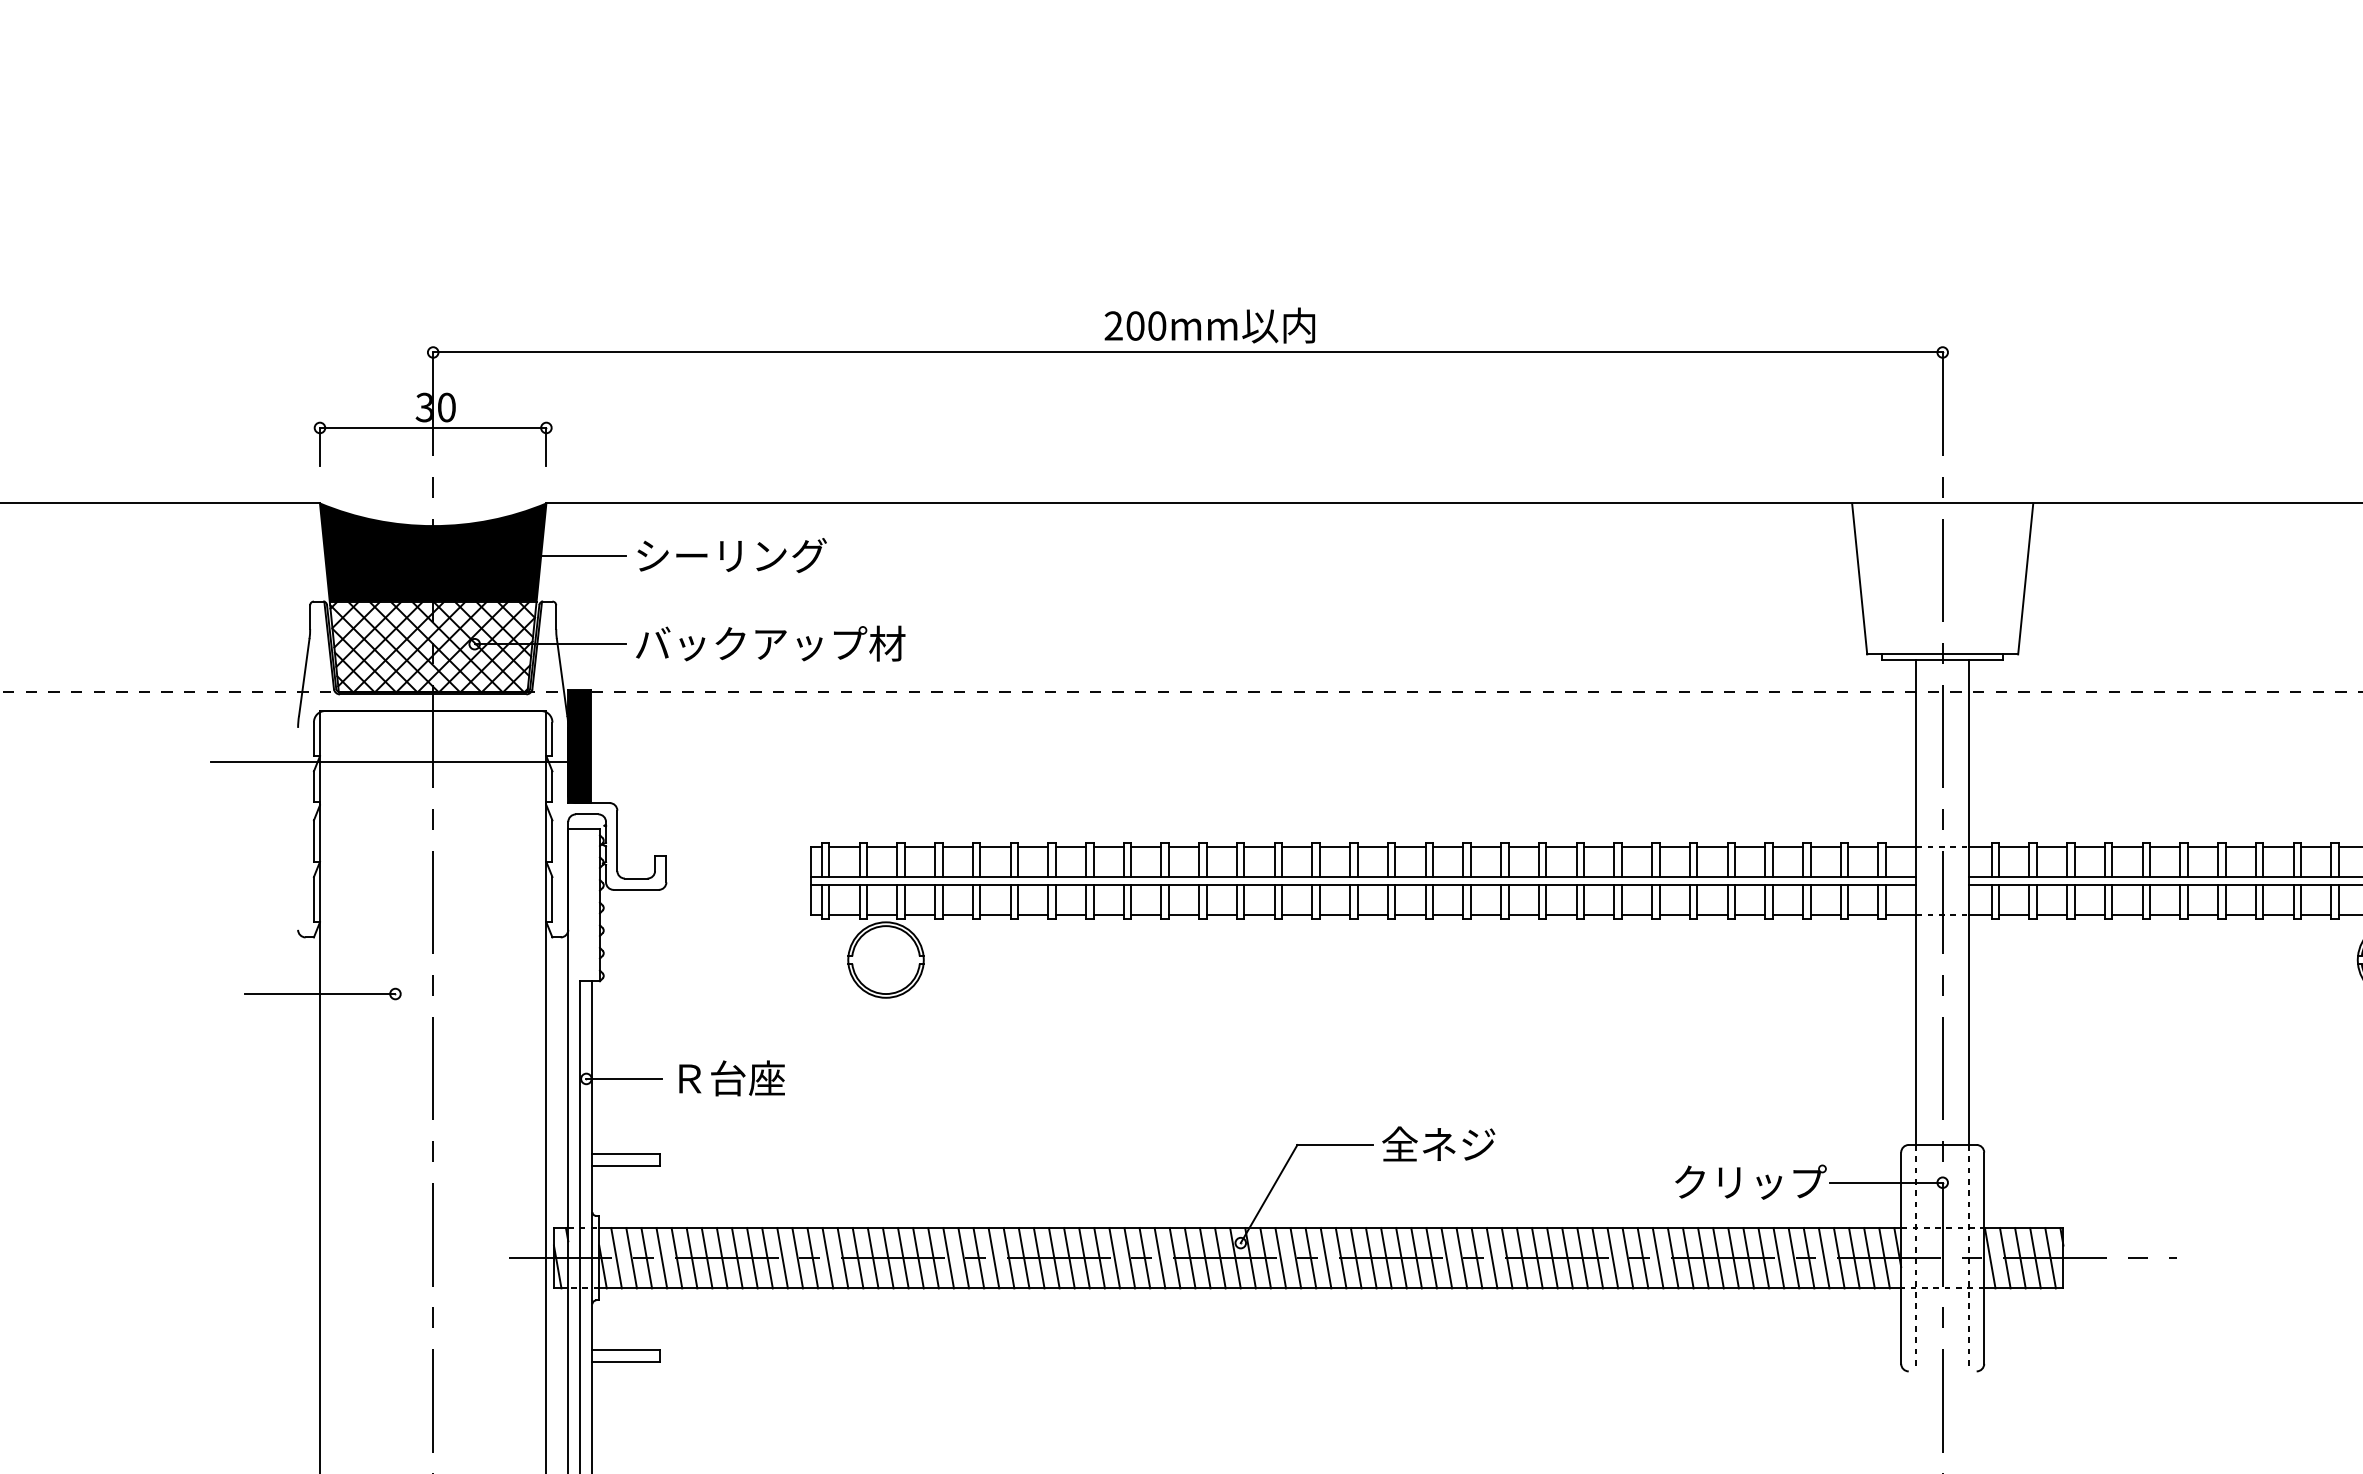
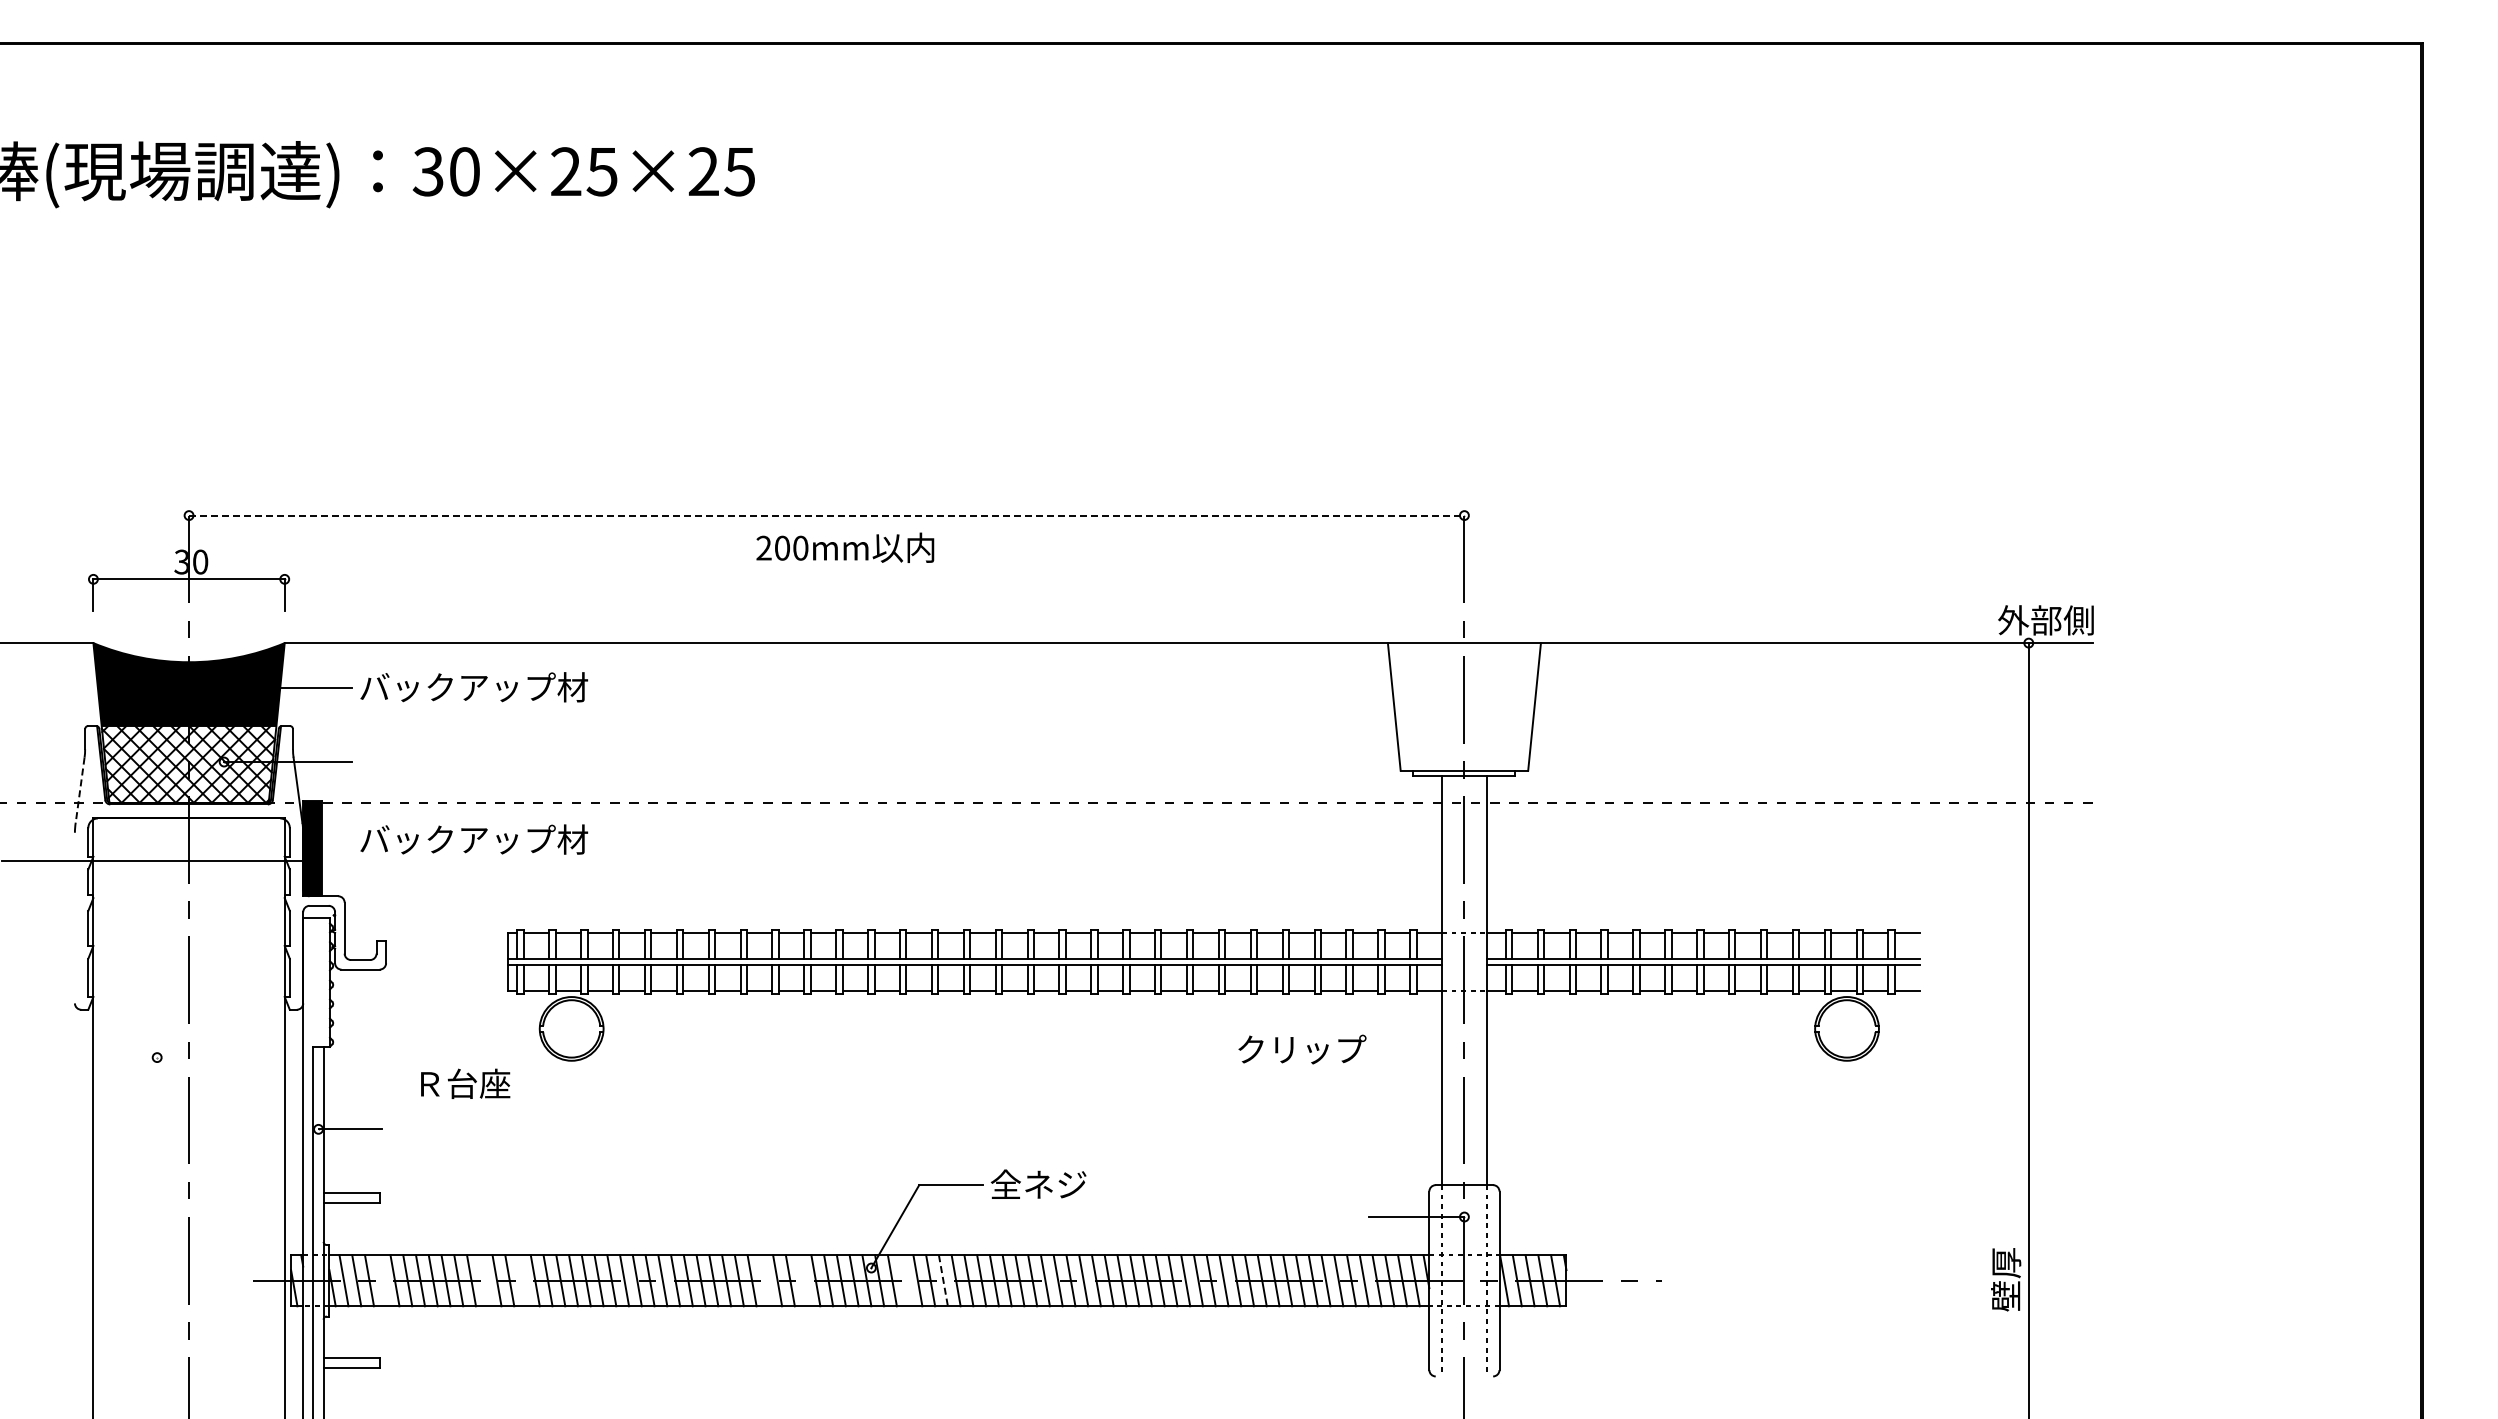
text: (1210, 325) -> (845, 547), moved
line: (1187, 352) -> (826, 515), solid -> dashed
text: (771, 555) -> (474, 687), シーリング -> バックアップ材
text: (771, 643) -> (474, 839), moved
line: (304, 677) -> (80, 790), solid -> dashed
line: (320, 993) -> (93, 1057), removed
text: (731, 1077) -> (465, 1083), moved
text: (1751, 1182) -> (1302, 1049), moved
line: (660, 1257) -> (381, 1280), removed
line: (781, 1257) -> (483, 1280), removed
line: (827, 1257) -> (522, 1280), removed
line: (1114, 1257) -> (764, 1280), removed
line: (1159, 1257) -> (802, 1280), removed
line: (1279, 1257) -> (904, 1280), removed
line: (1326, 1257) -> (943, 1280), solid -> dashed

